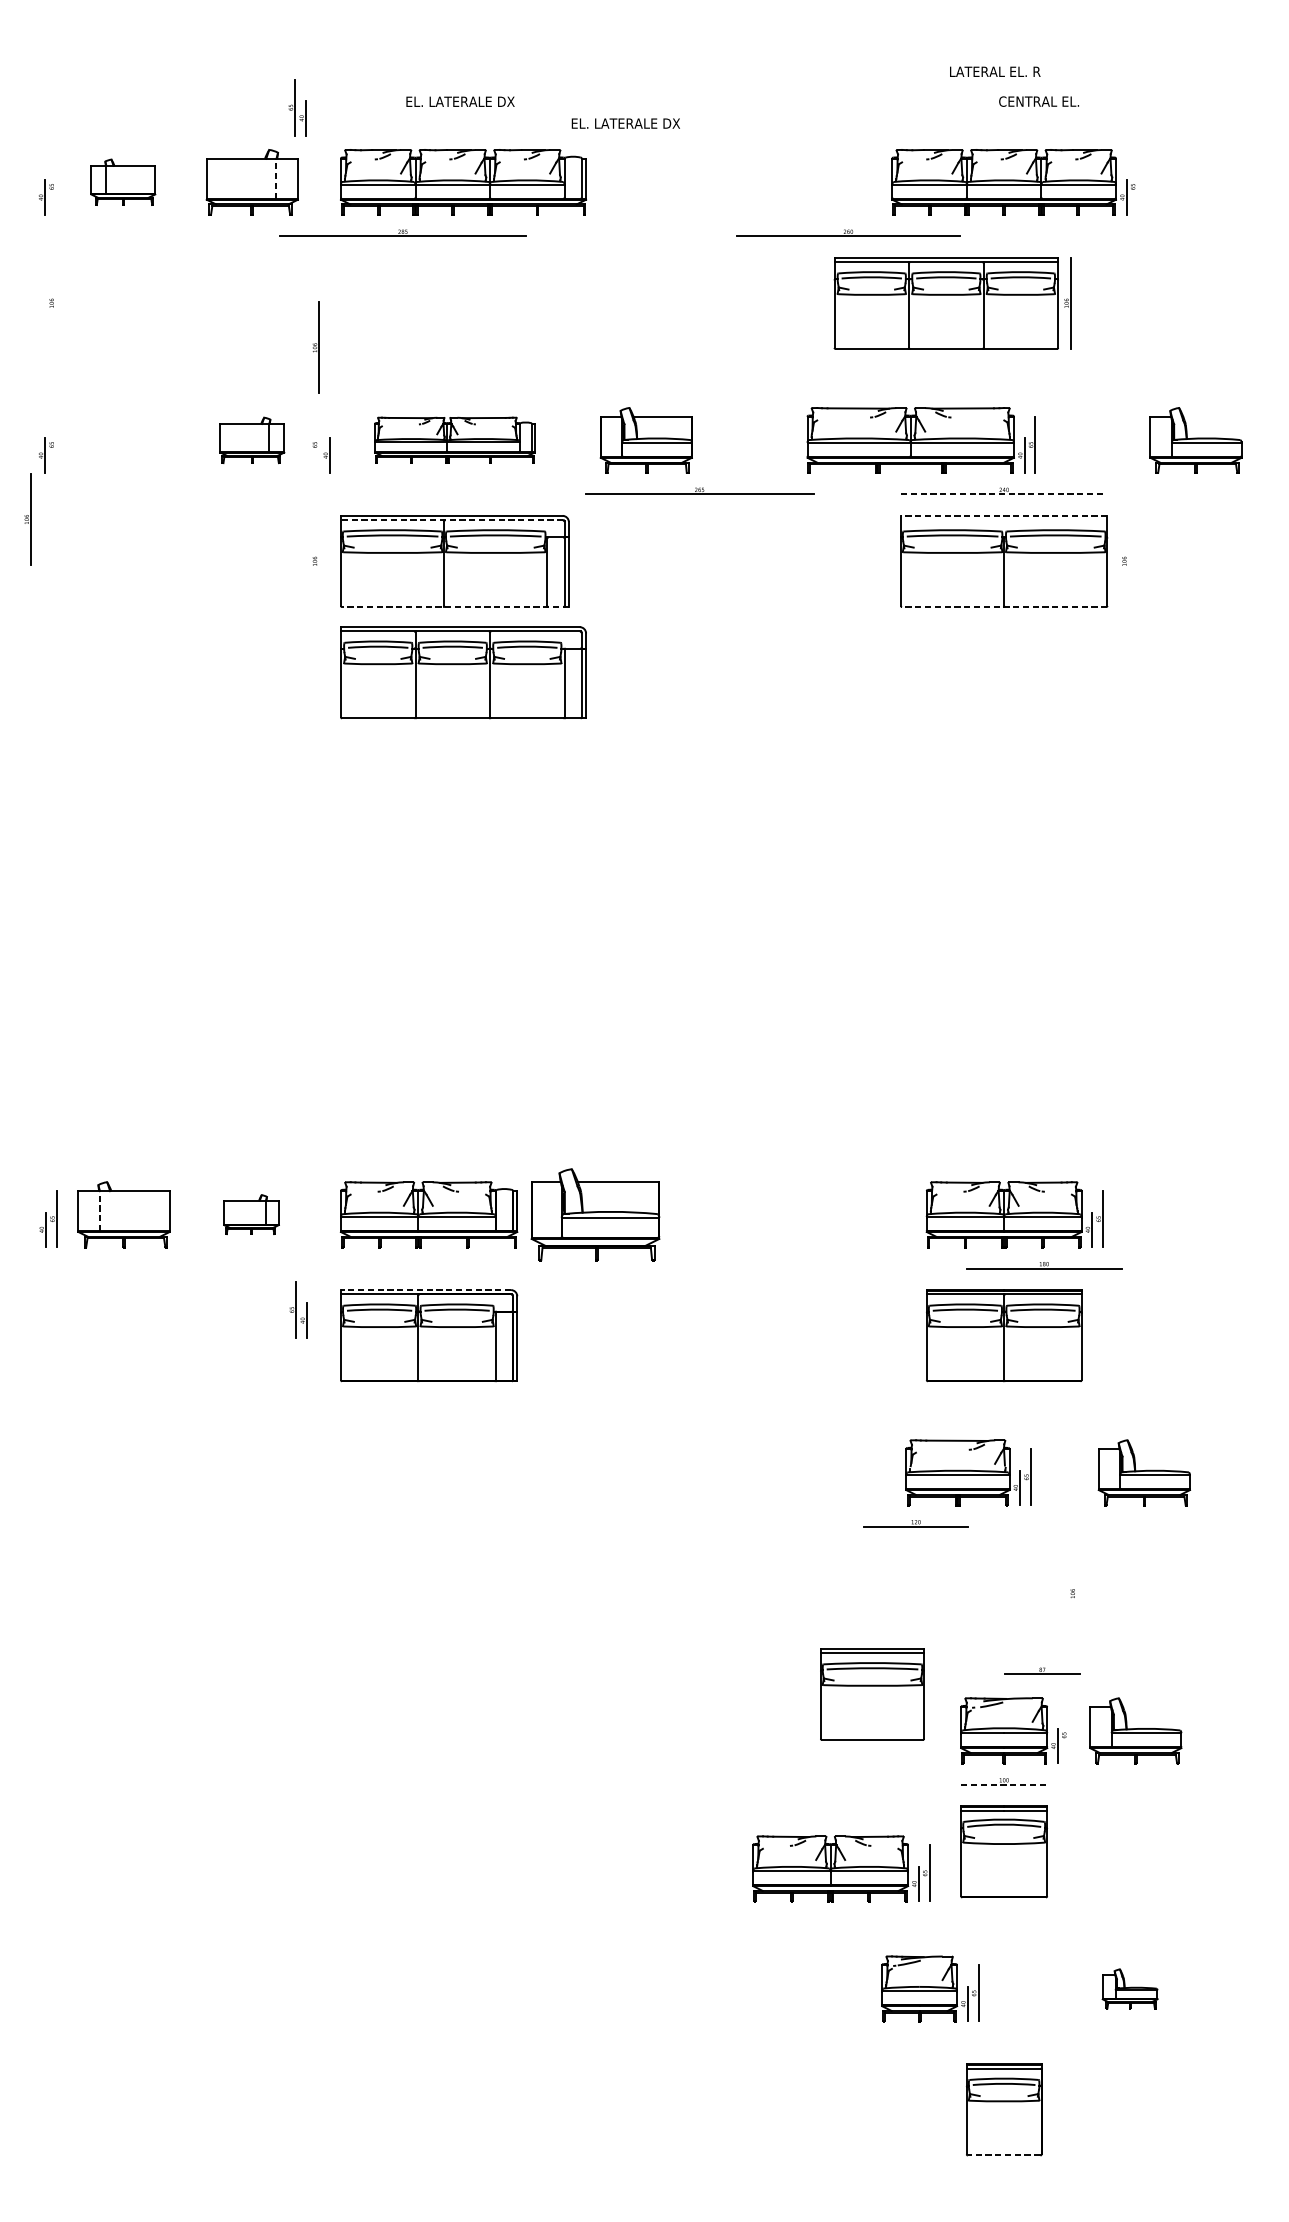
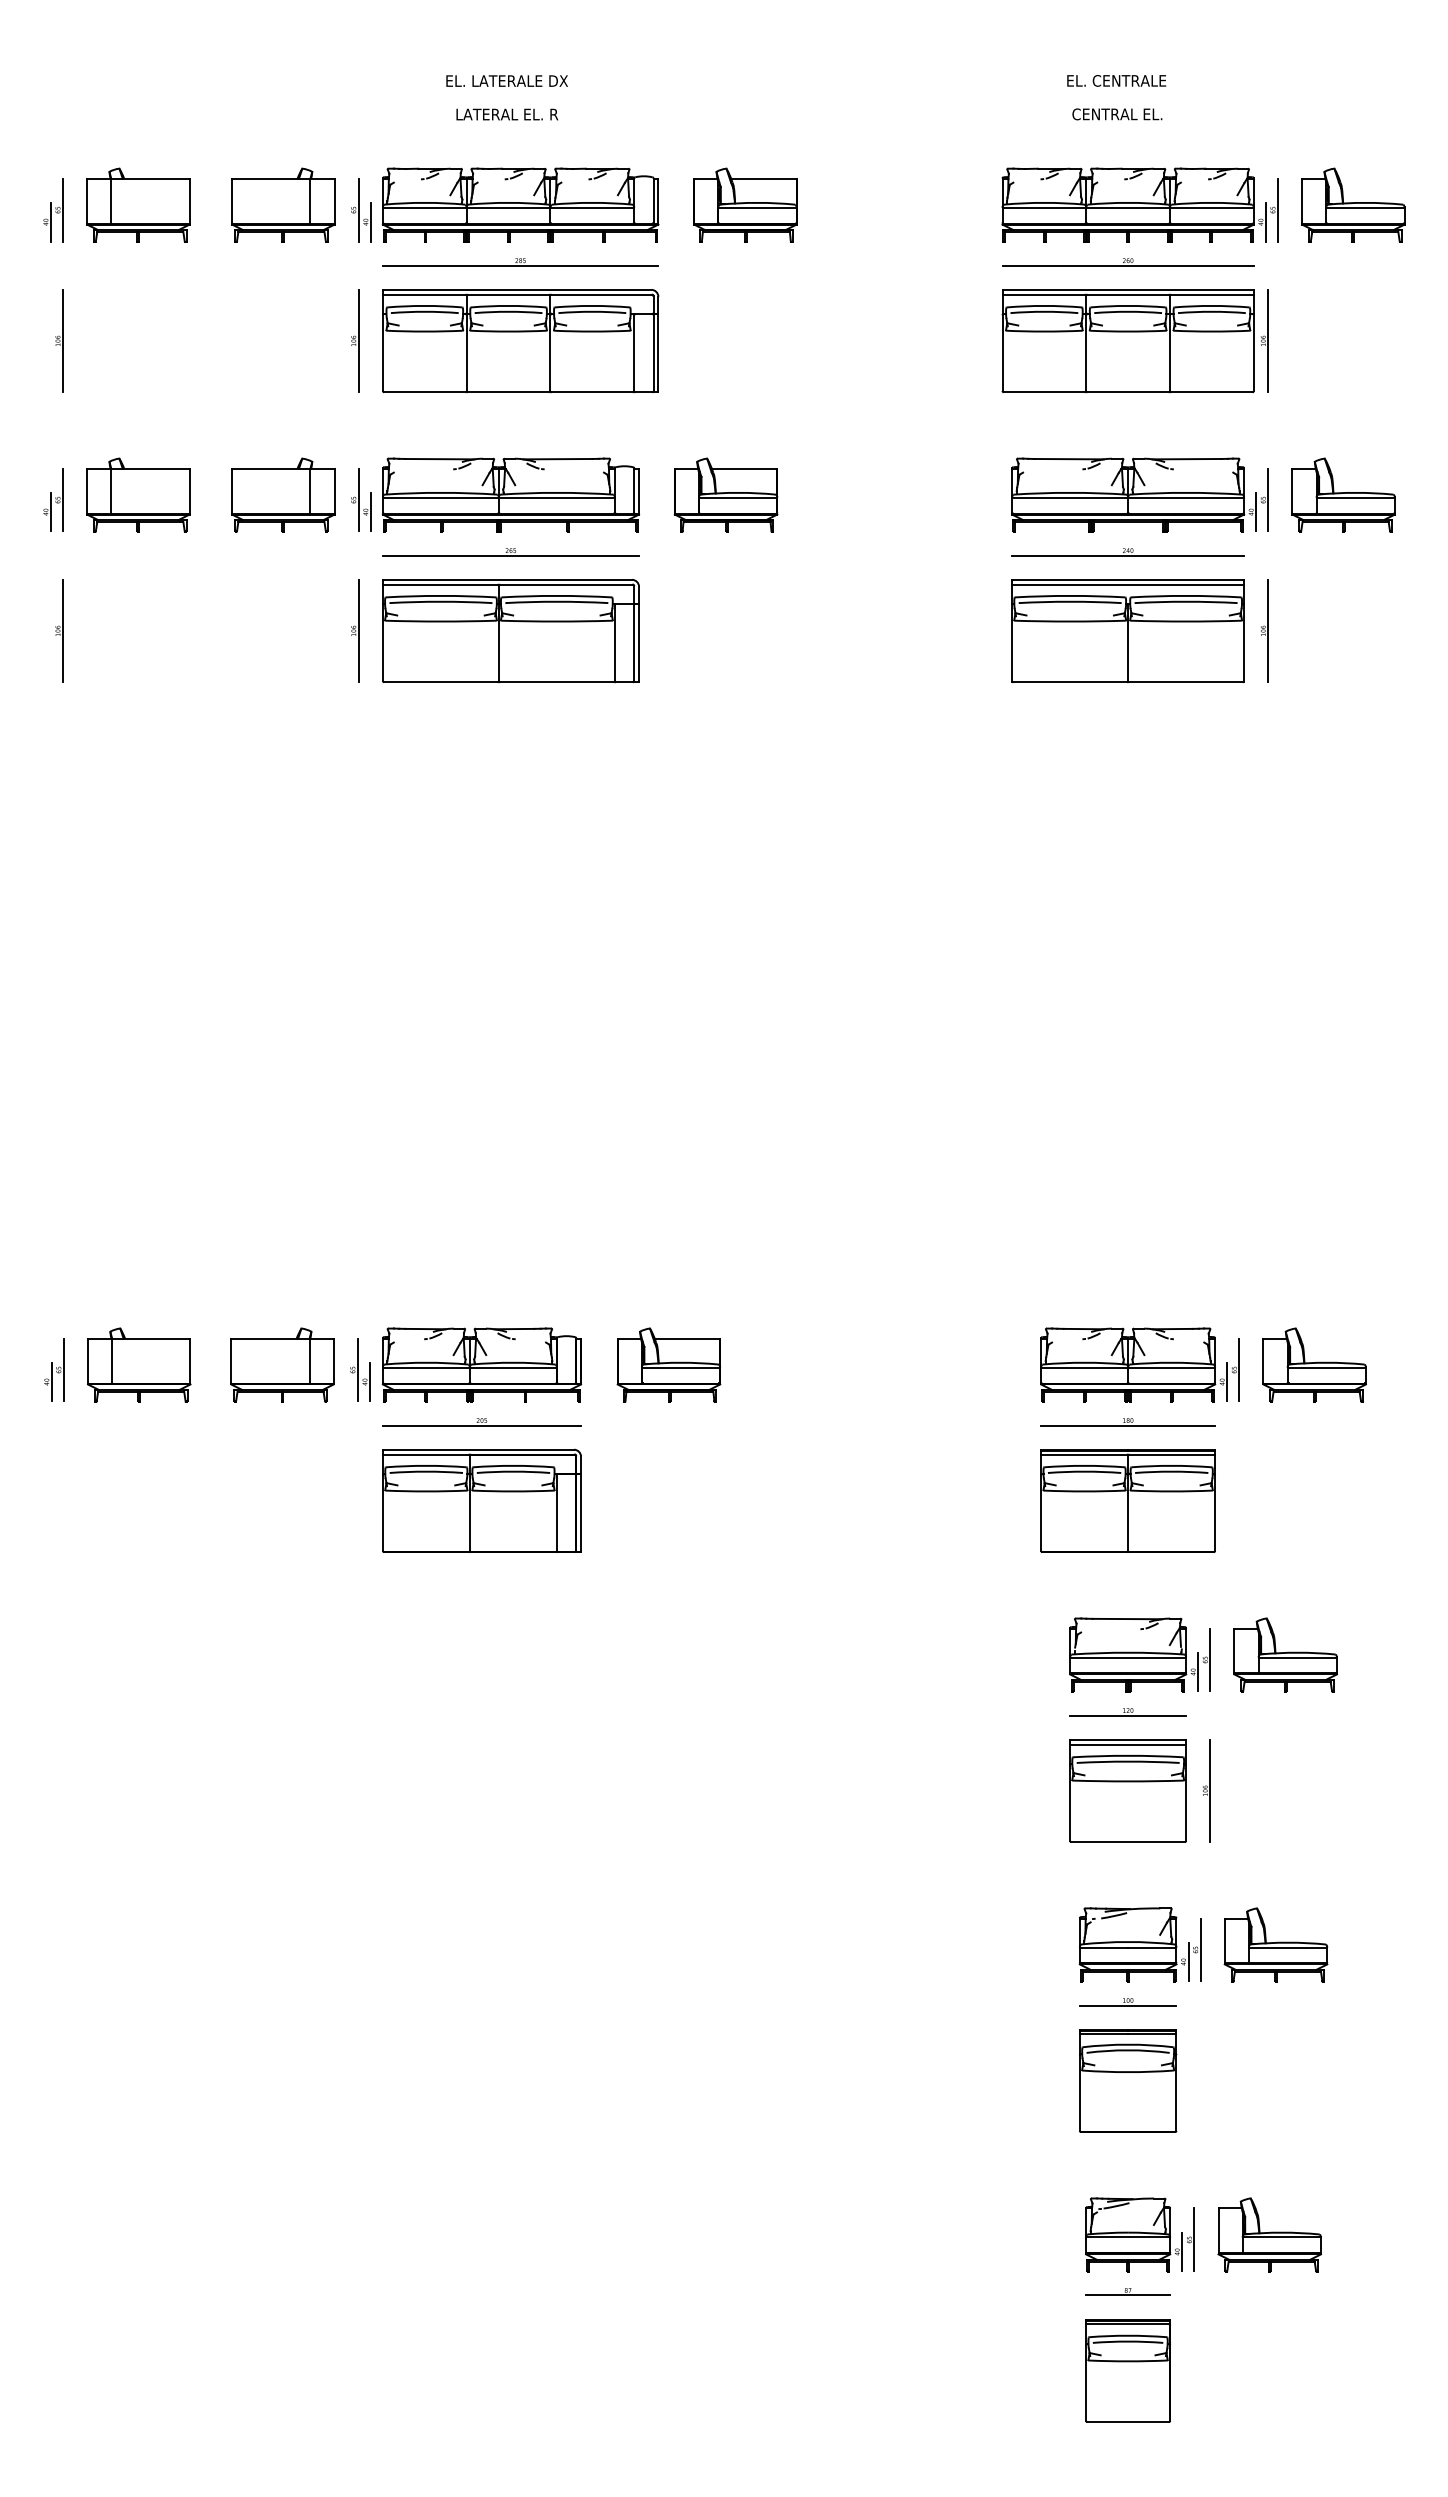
text: (995, 71) -> (1118, 80), LATERAL EL. R -> EL. CENTRALE
text: (460, 101) -> (517, 114), EL. LATERALE DX -> LATERAL EL. R
text: (1039, 101) -> (1117, 114), moved
part: (297, 107) -> (361, 210), moved
text: (625, 123) -> (506, 80), moved
line: (276, 178) -> (310, 200), dashed -> solid
part: (123, 181) -> (138, 204), size x1.43
part: (663, 181) -> (745, 204), added
part: (1204, 181) -> (1353, 204), added
line: (55, 186) -> (62, 209), added
line: (1137, 186) -> (1277, 209), added
part: (402, 233) -> (520, 262), moved
part: (848, 233) -> (1128, 262), moved
line: (55, 302) -> (62, 340), added
part: (951, 303) -> (1134, 341), moved
part: (316, 347) -> (355, 340), moved
part: (123, 439) -> (138, 494), added
part: (252, 439) -> (283, 494), size x1.43
part: (454, 439) -> (510, 494), size x1.43
part: (920, 439) -> (1139, 494), moved
line: (55, 444) -> (62, 499), added
line: (319, 444) -> (358, 499), added
part: (699, 491) -> (510, 552), moved
line: (1004, 494) -> (1128, 555), dashed -> solid
line: (1004, 515) -> (1128, 579), dashed -> solid
part: (28, 519) -> (59, 630), moved
line: (451, 520) -> (507, 584), dashed -> solid
line: (1004, 520) -> (1128, 584), added
line: (319, 560) -> (358, 630), added
line: (1129, 560) -> (1268, 630), added
line: (455, 607) -> (511, 682), dashed -> solid
line: (1004, 607) -> (1128, 682), dashed -> solid
part: (463, 673) -> (520, 341), moved
line: (100, 1210) -> (112, 1360), dashed -> solid
part: (251, 1214) -> (282, 1364), size x1.67
part: (595, 1214) -> (668, 1364), size x0.71
part: (1170, 1214) -> (1314, 1364), added
part: (428, 1265) -> (481, 1422), added
part: (1043, 1265) -> (1127, 1422), moved
line: (426, 1289) -> (478, 1449), dashed -> solid
part: (298, 1309) -> (360, 1369), moved
part: (968, 1472) -> (1139, 1654), moved
part: (915, 1523) -> (1127, 1712), moved
line: (1077, 1593) -> (1210, 1790), added
part: (1041, 1670) -> (1127, 2291), moved
part: (871, 1693) -> (1127, 1790), moved
line: (1068, 1734) -> (1200, 1949), added
line: (1004, 1784) -> (1128, 2005), dashed -> solid
part: (840, 1868) -> (944, 2099), removed
part: (929, 1988) -> (1139, 2234), moved
part: (1129, 1988) -> (1269, 2234), size x1.67
line: (1004, 2155) -> (1128, 2422), dashed -> solid

